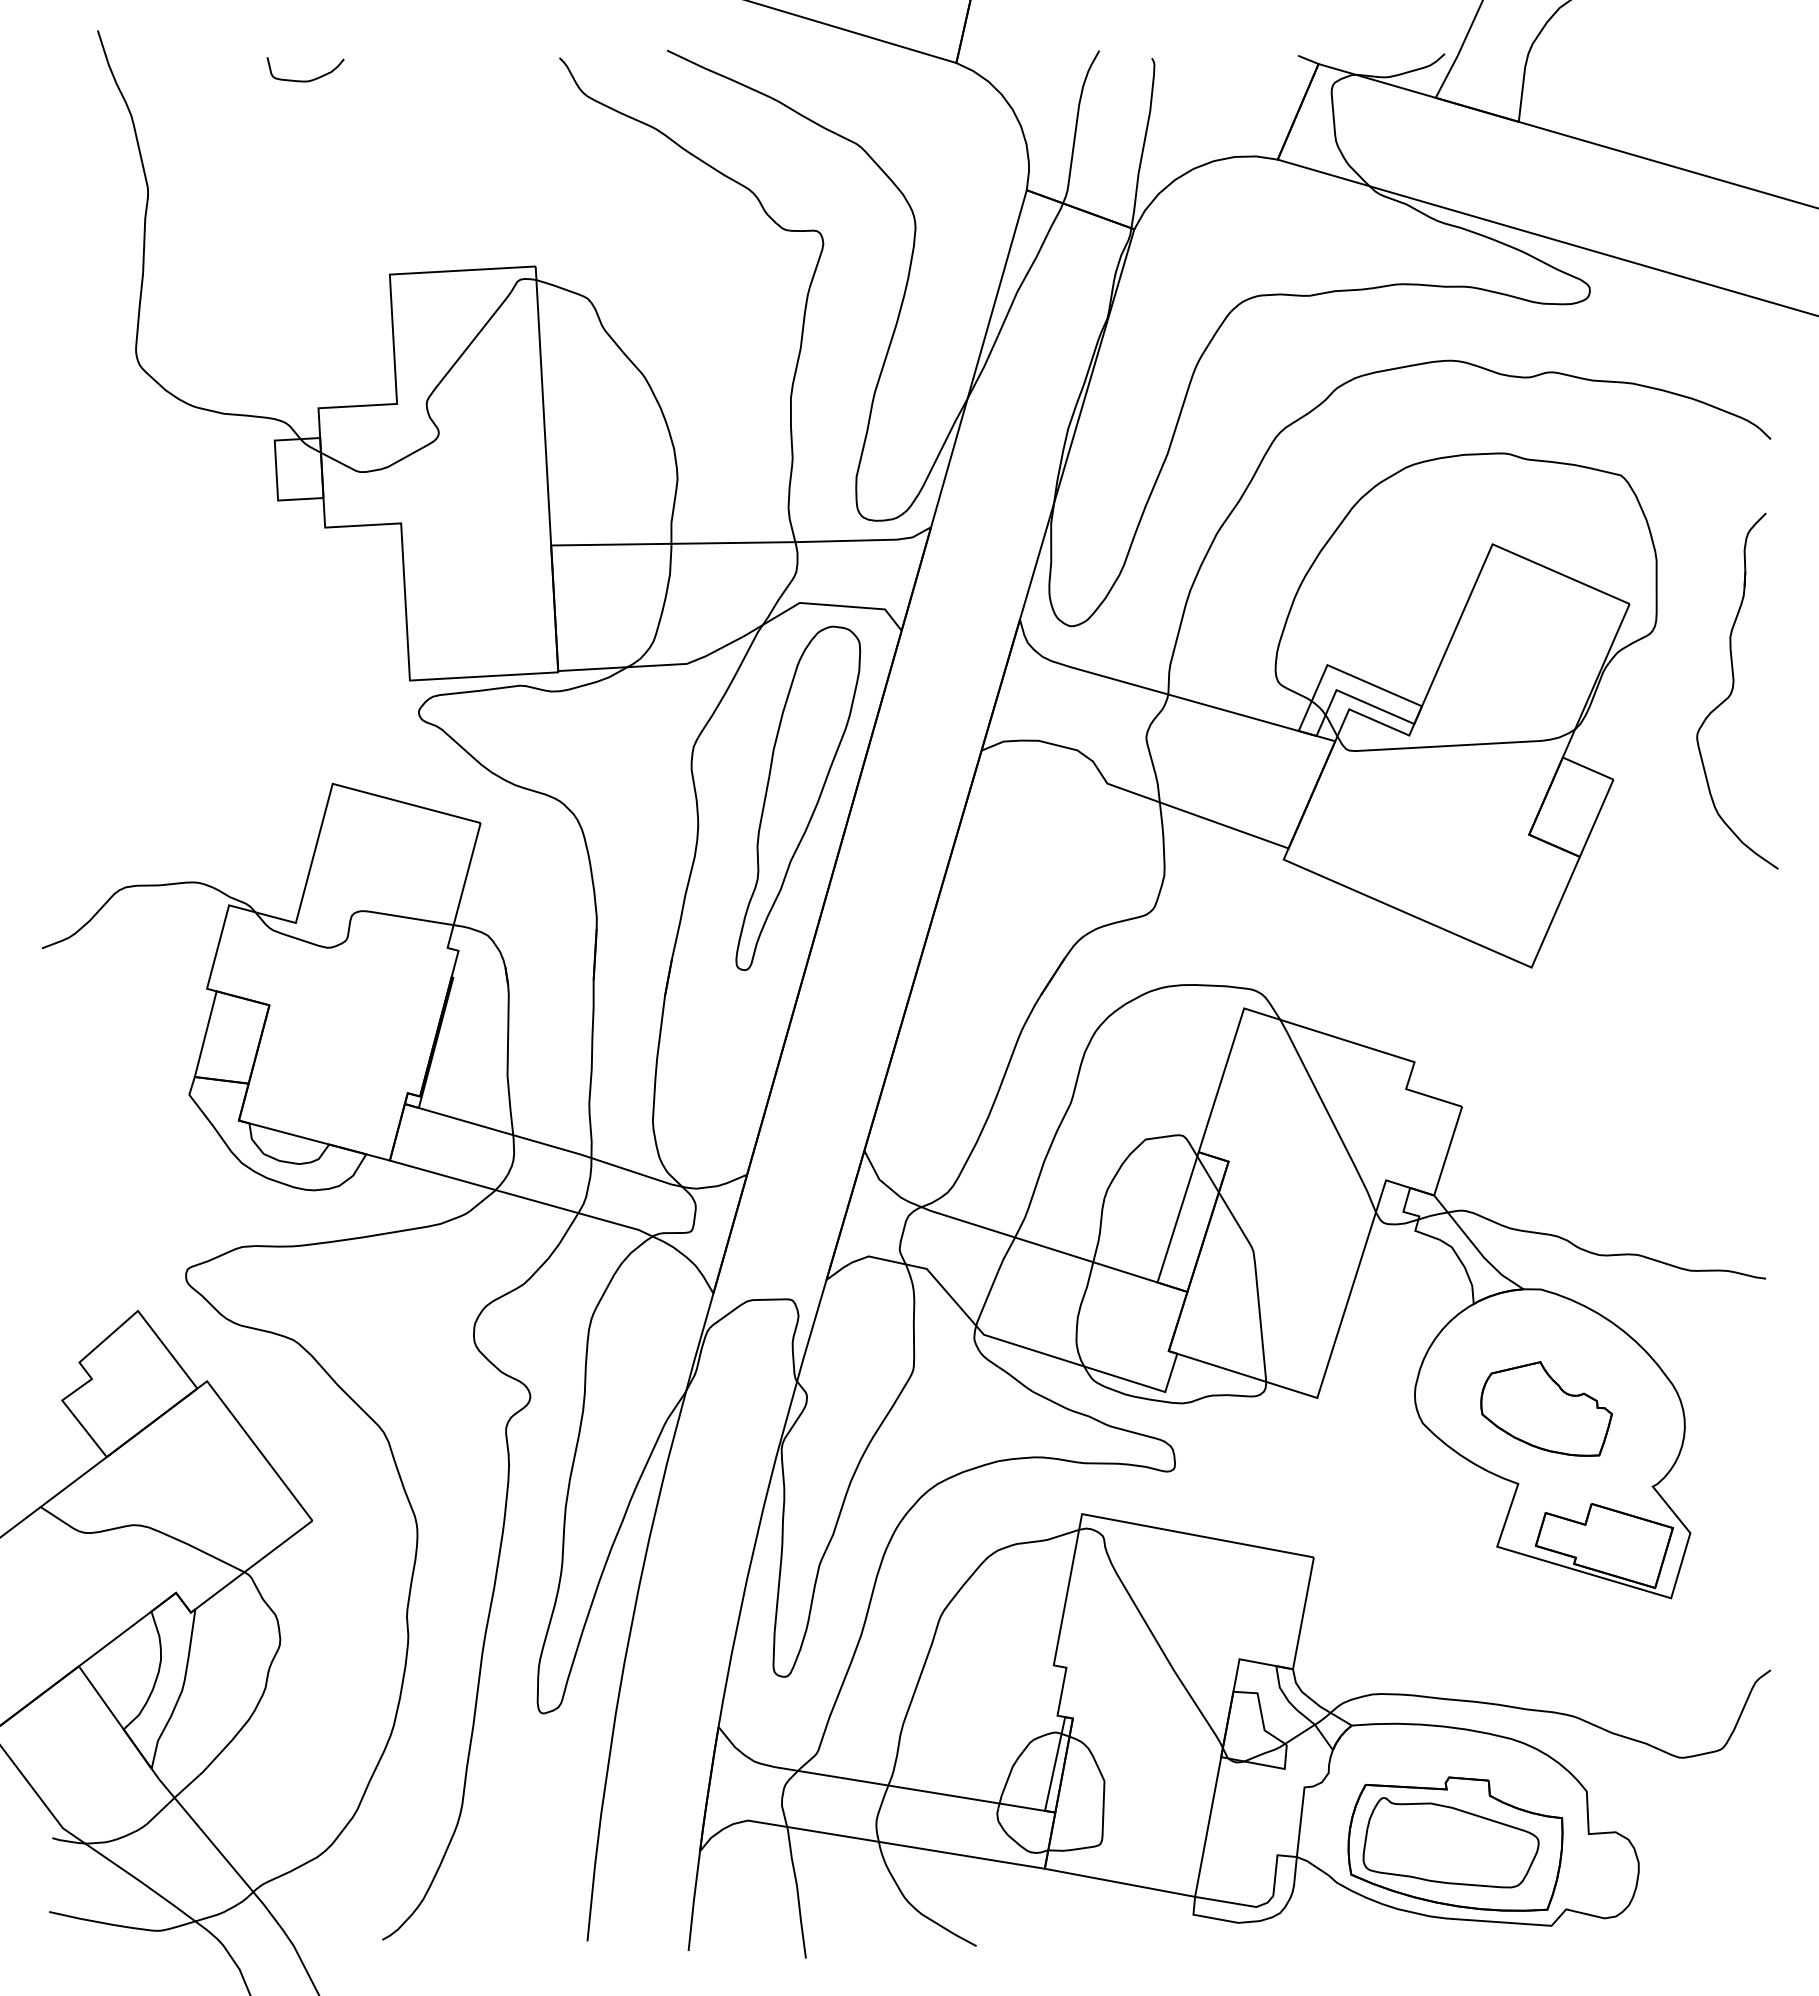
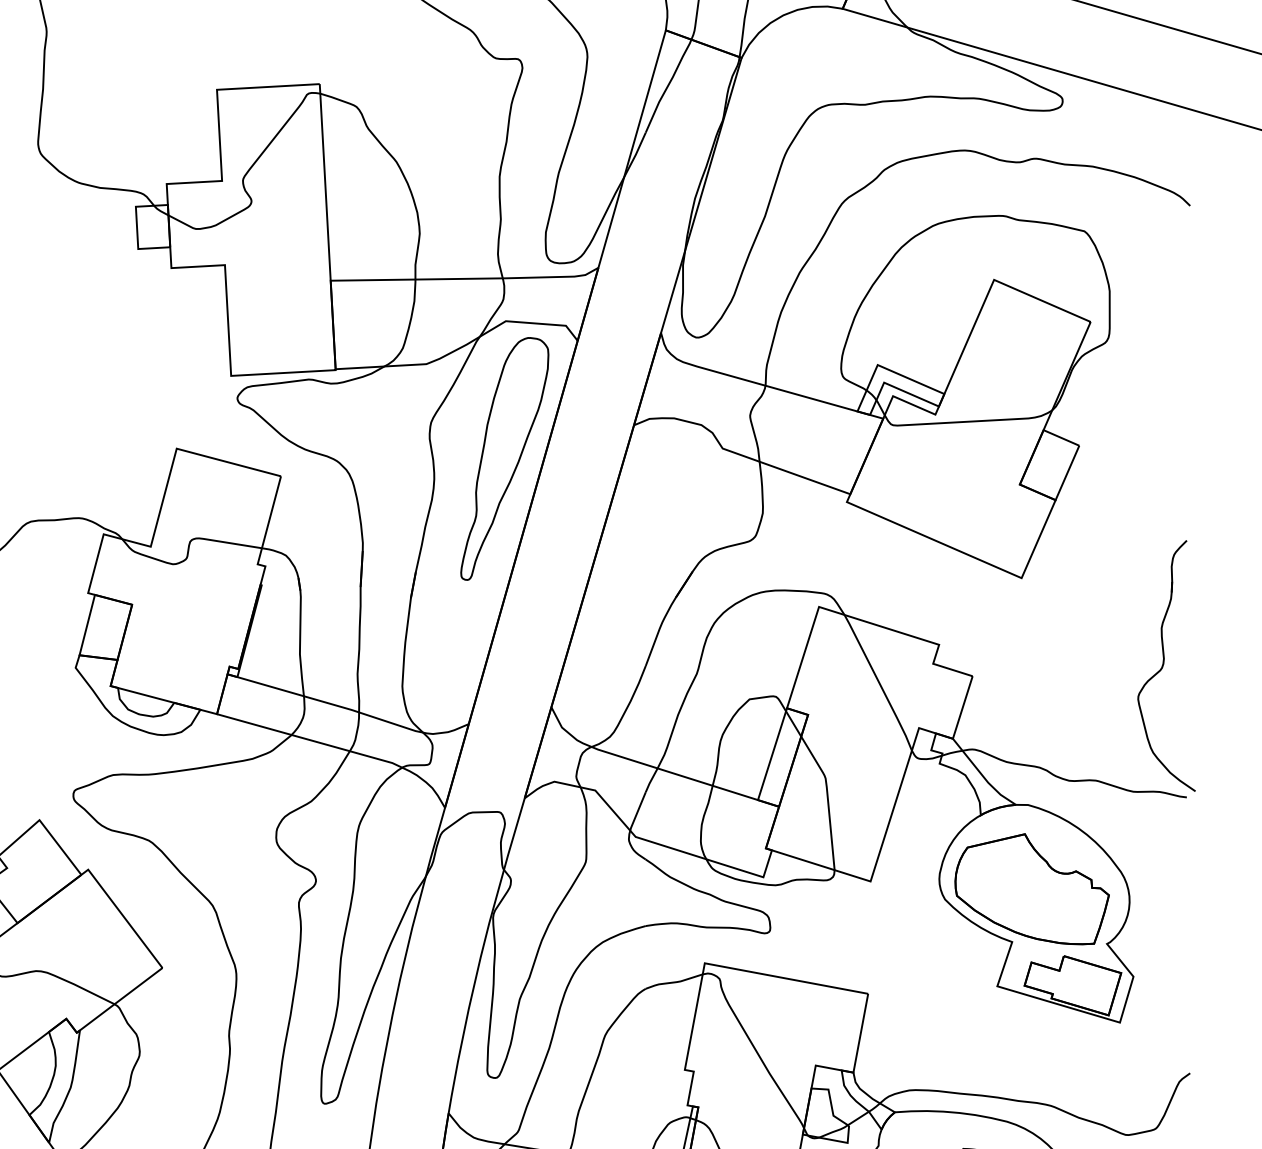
part: (1737, 690) -> (1166, 665), moved
part: (1546, 1408) -> (1032, 888), size x1.67

